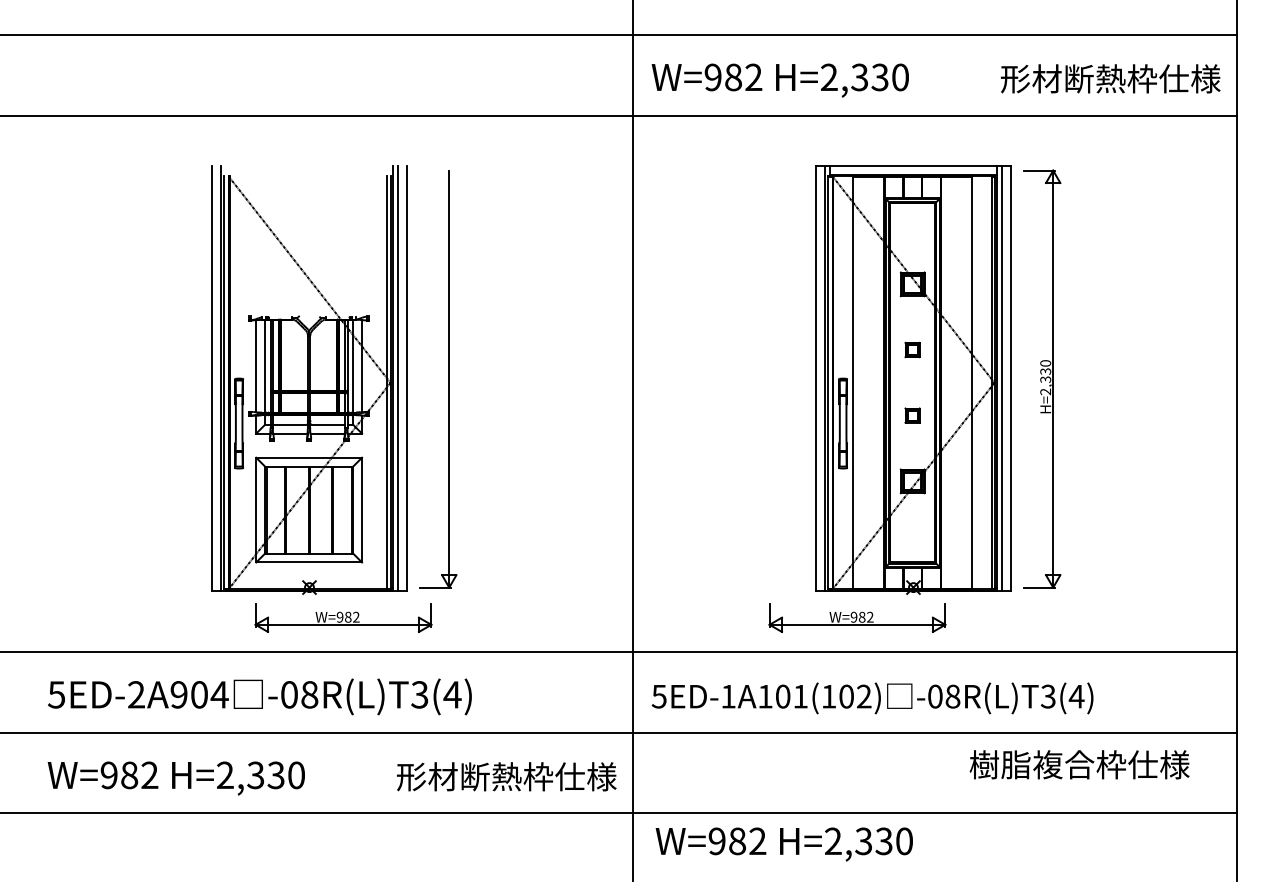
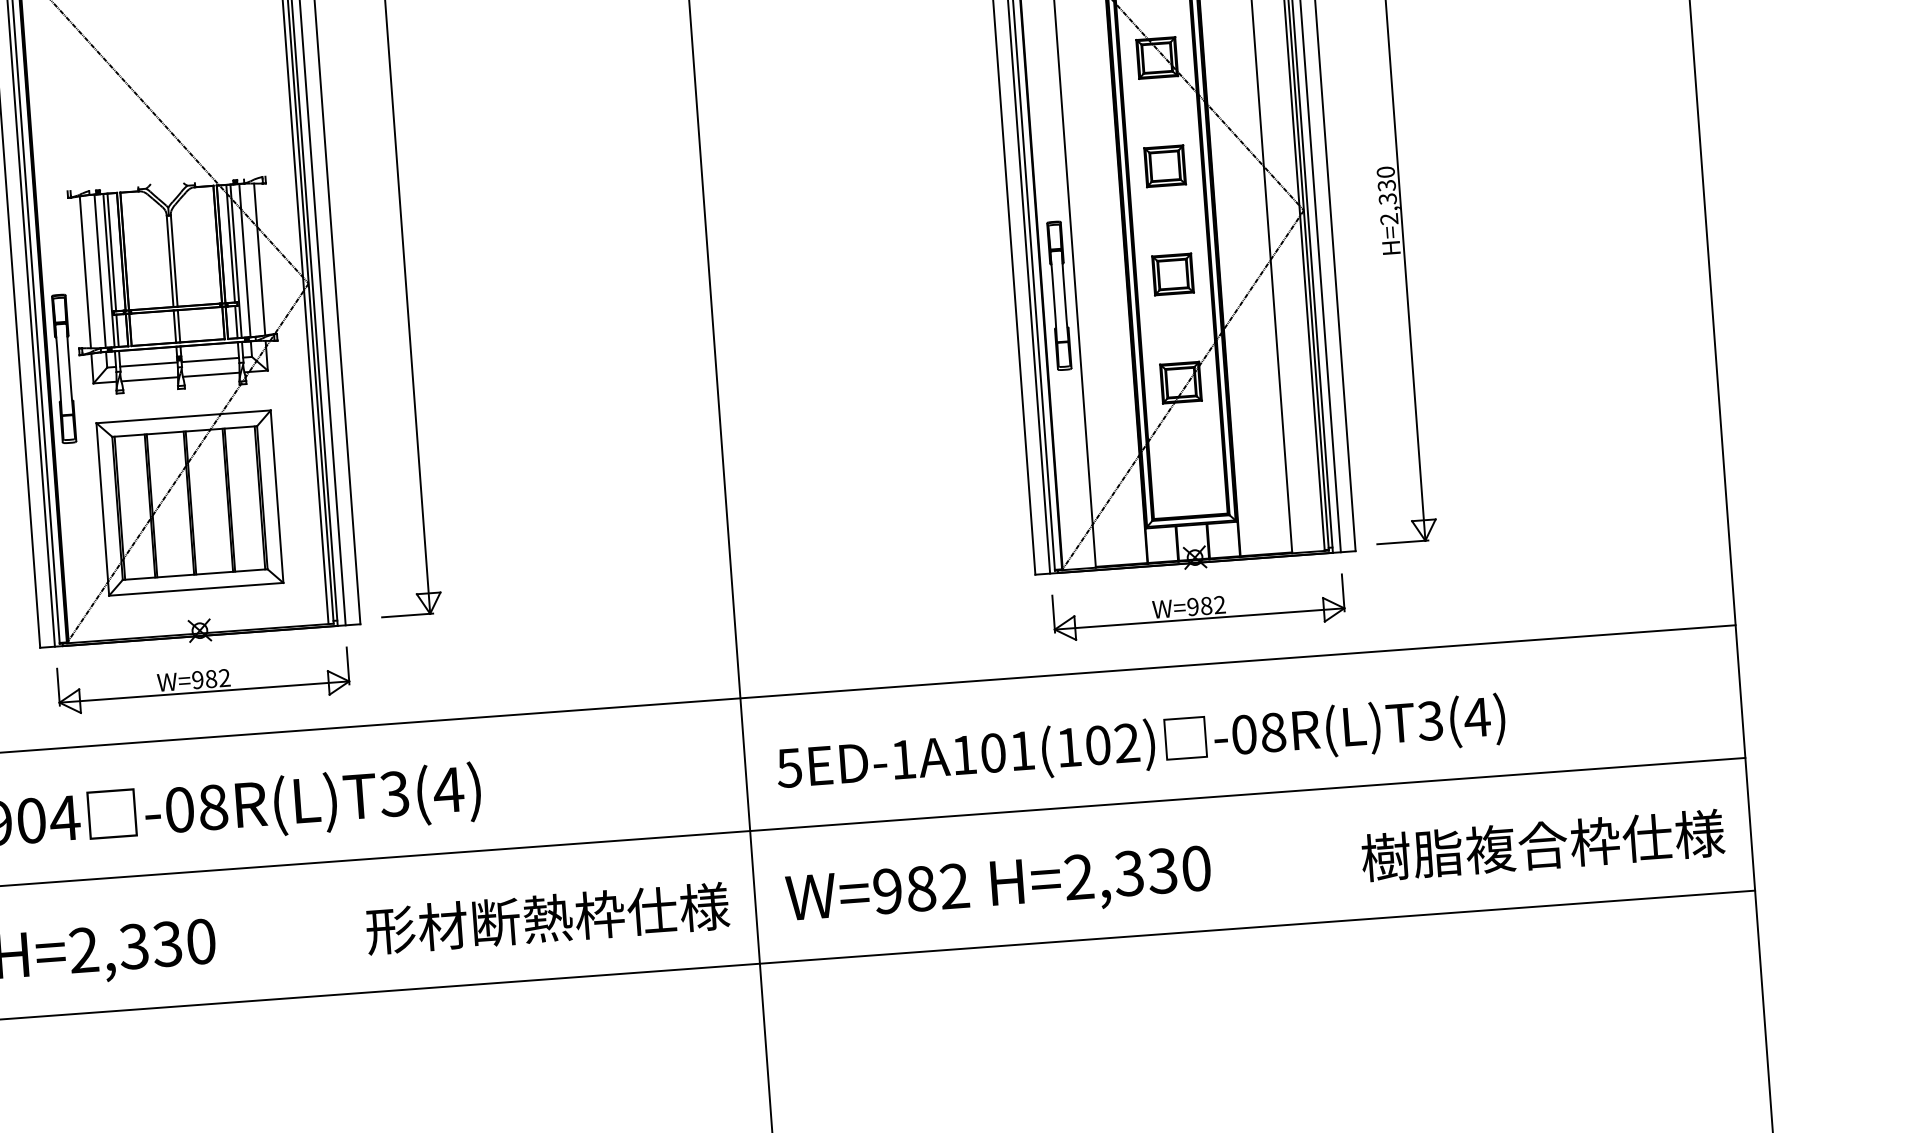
part: (912, 349) -> (1164, 165), size x1.67
part: (912, 415) -> (1172, 274), size x1.67
part: (343, 617) -> (203, 679), moved
part: (857, 617) -> (1198, 606), moved
text: (1079, 764) -> (1542, 845), moved
text: (783, 844) -> (997, 888), moved

